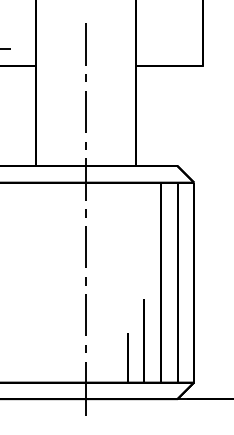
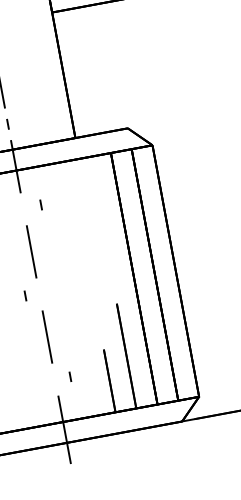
line: (85, 213) -> (40, 204), moved
line: (85, 281) -> (24, 296), moved
line: (85, 348) -> (69, 376), moved

